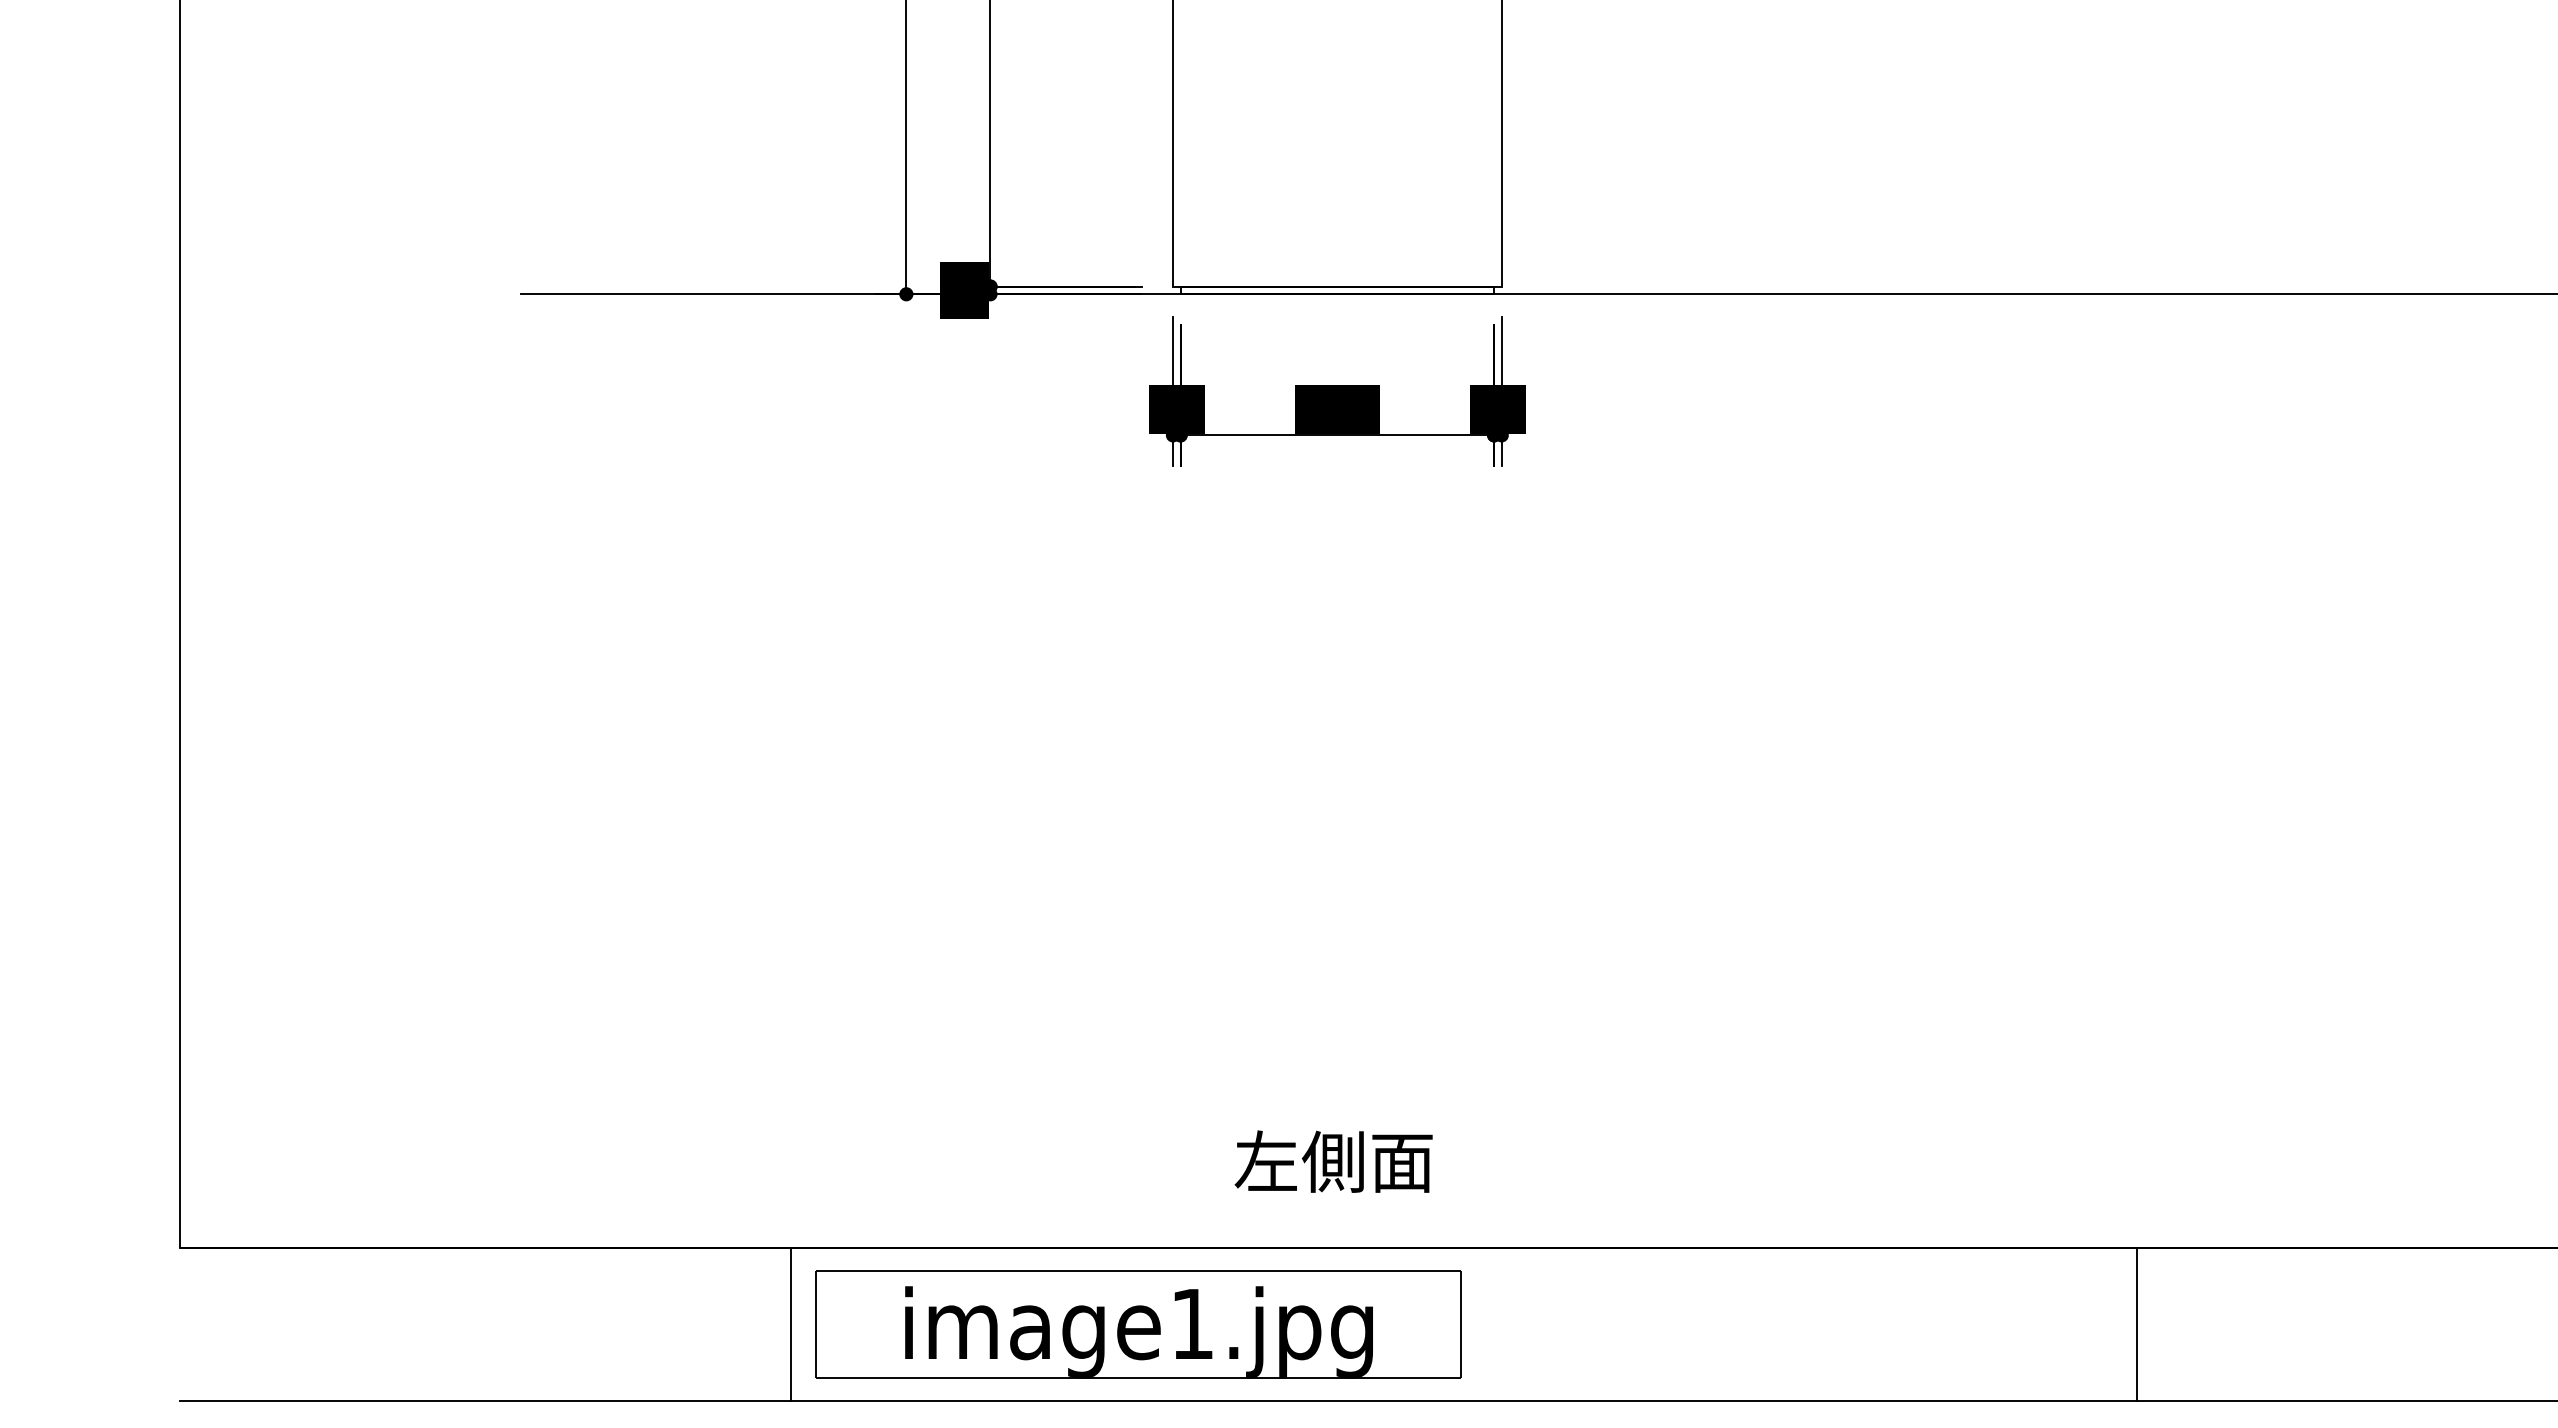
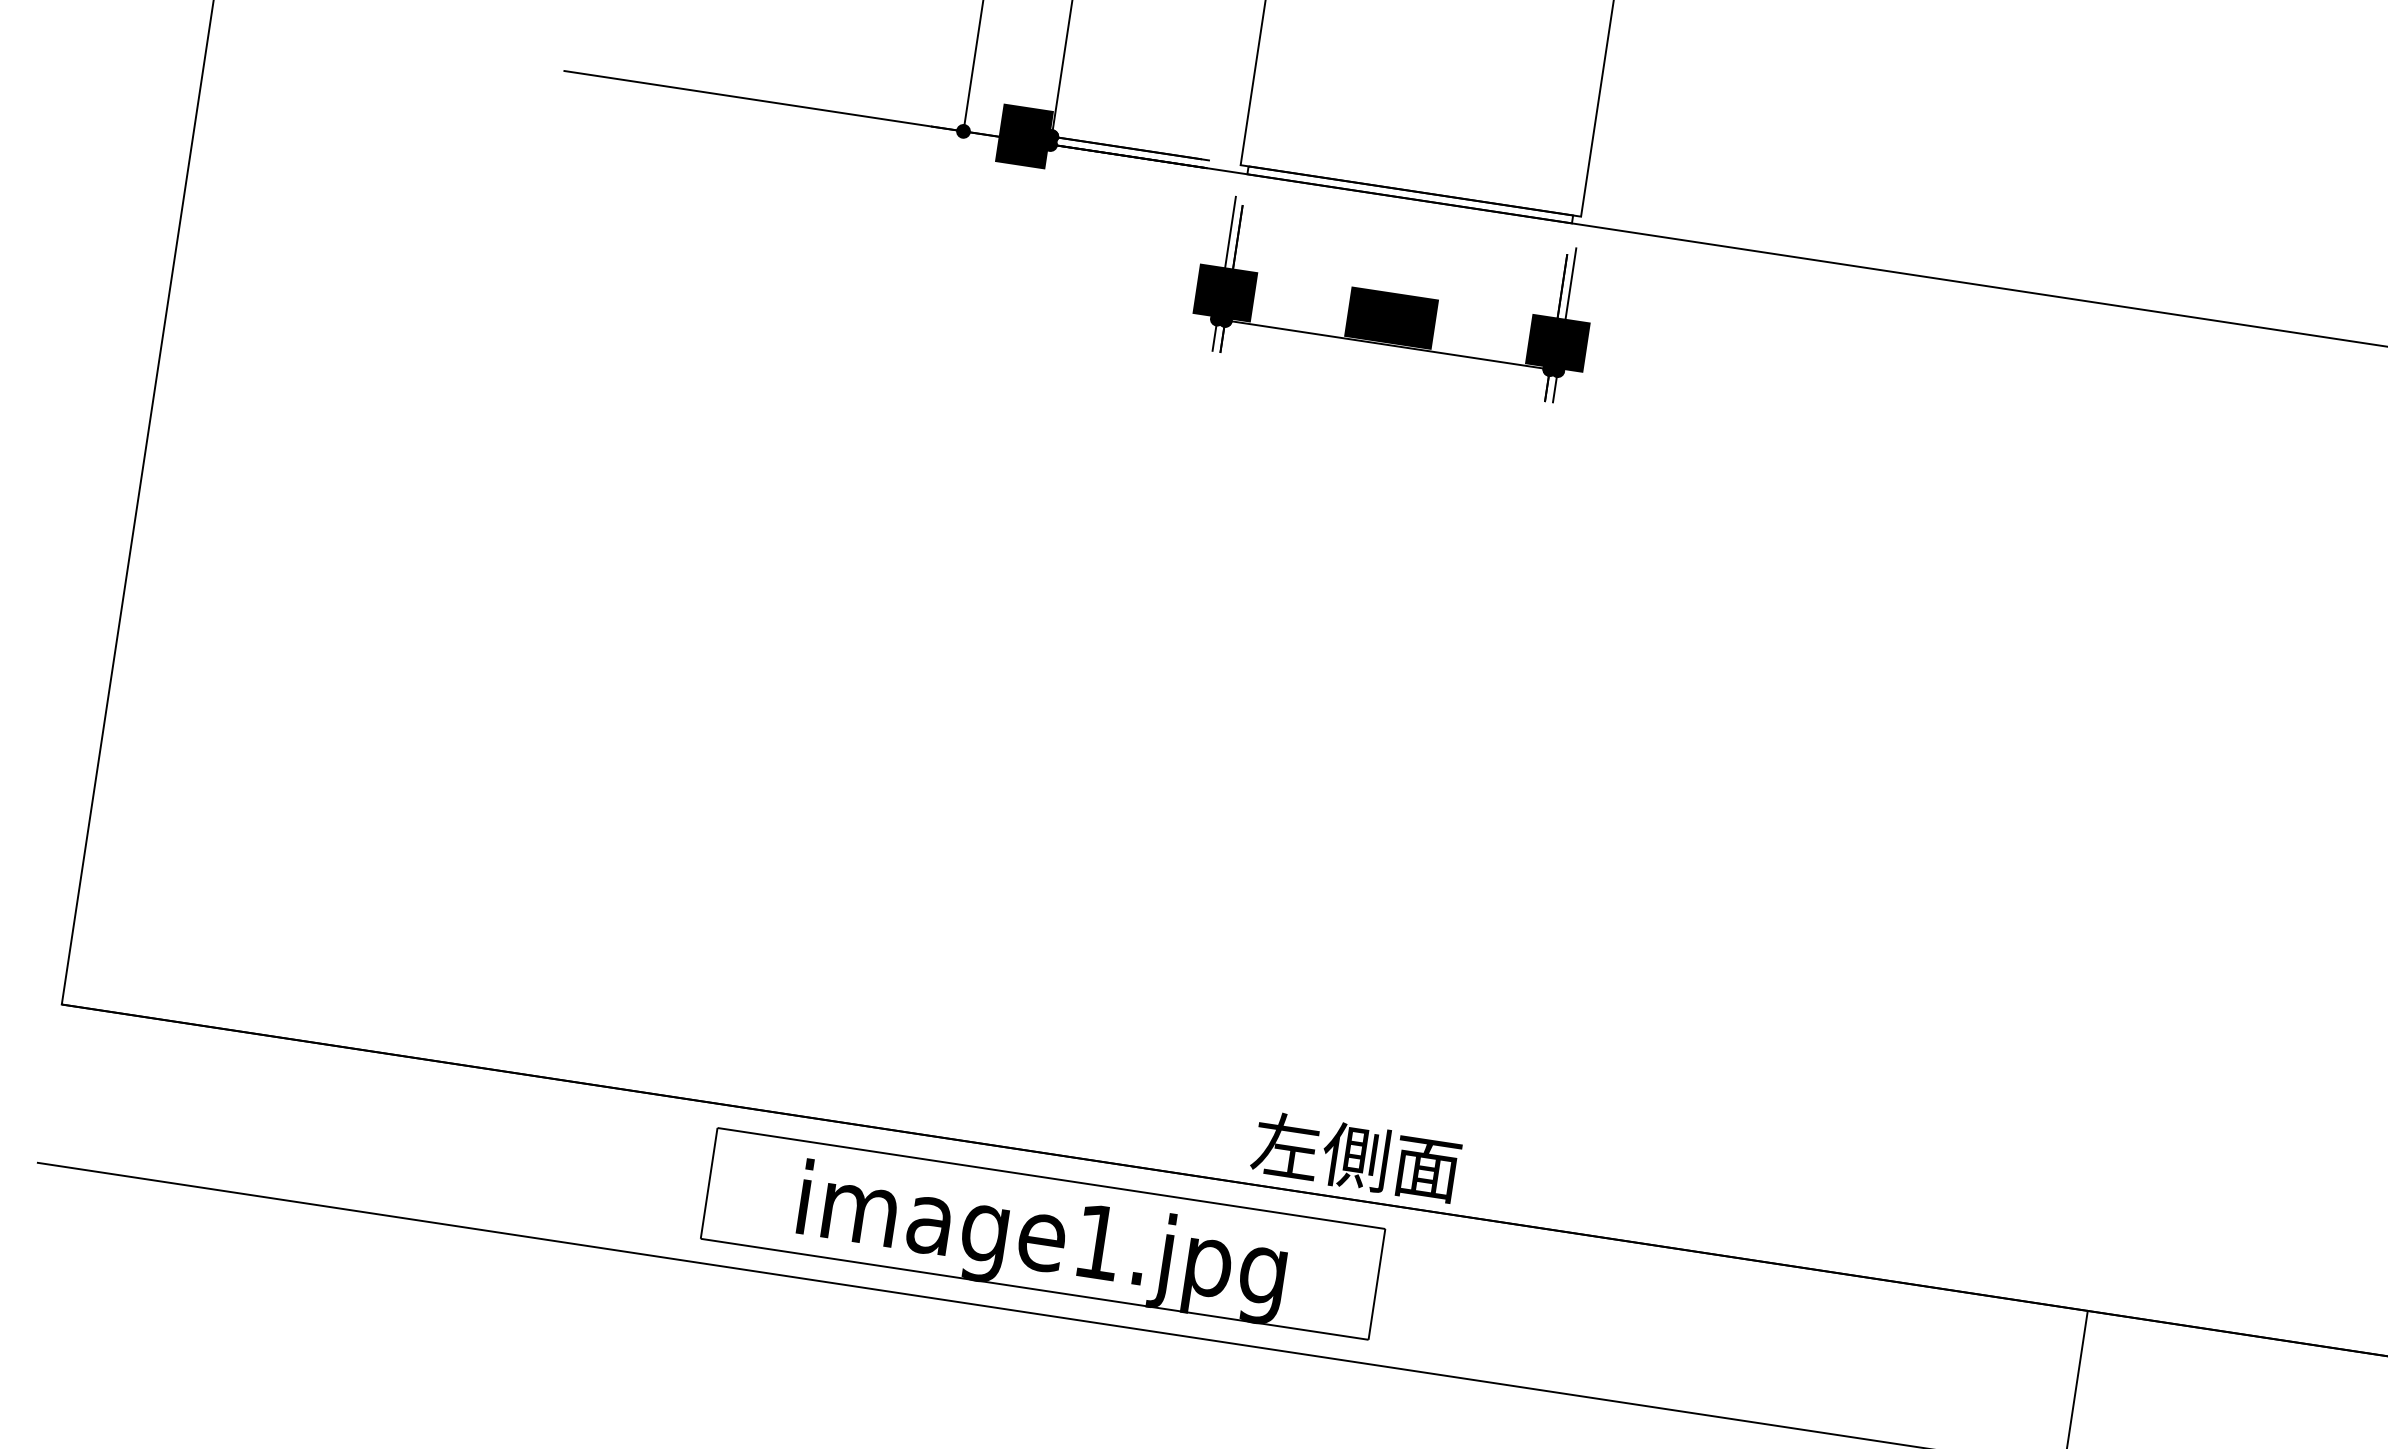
text: (1333, 1161) -> (1356, 1156), moved
line: (791, 1323) -> (683, 1178), removed

